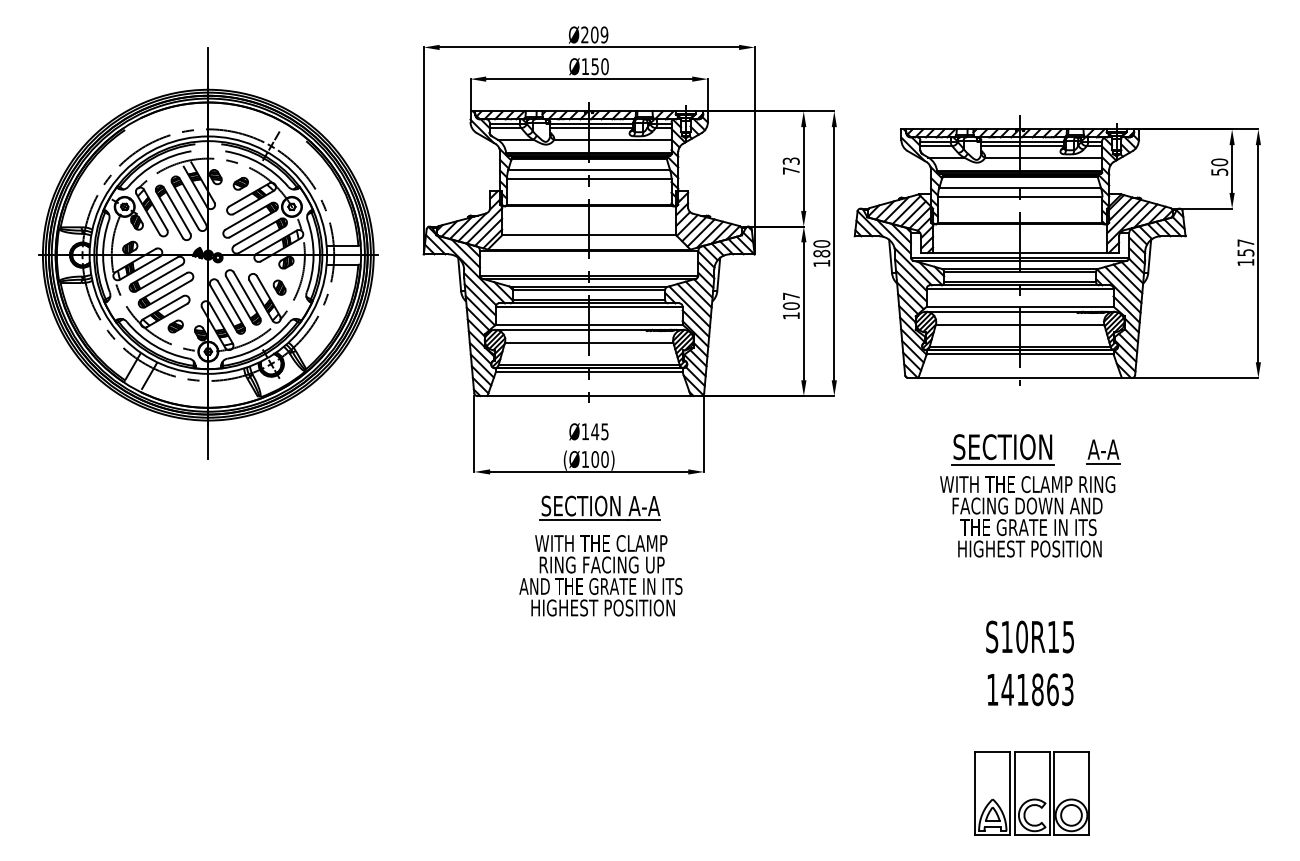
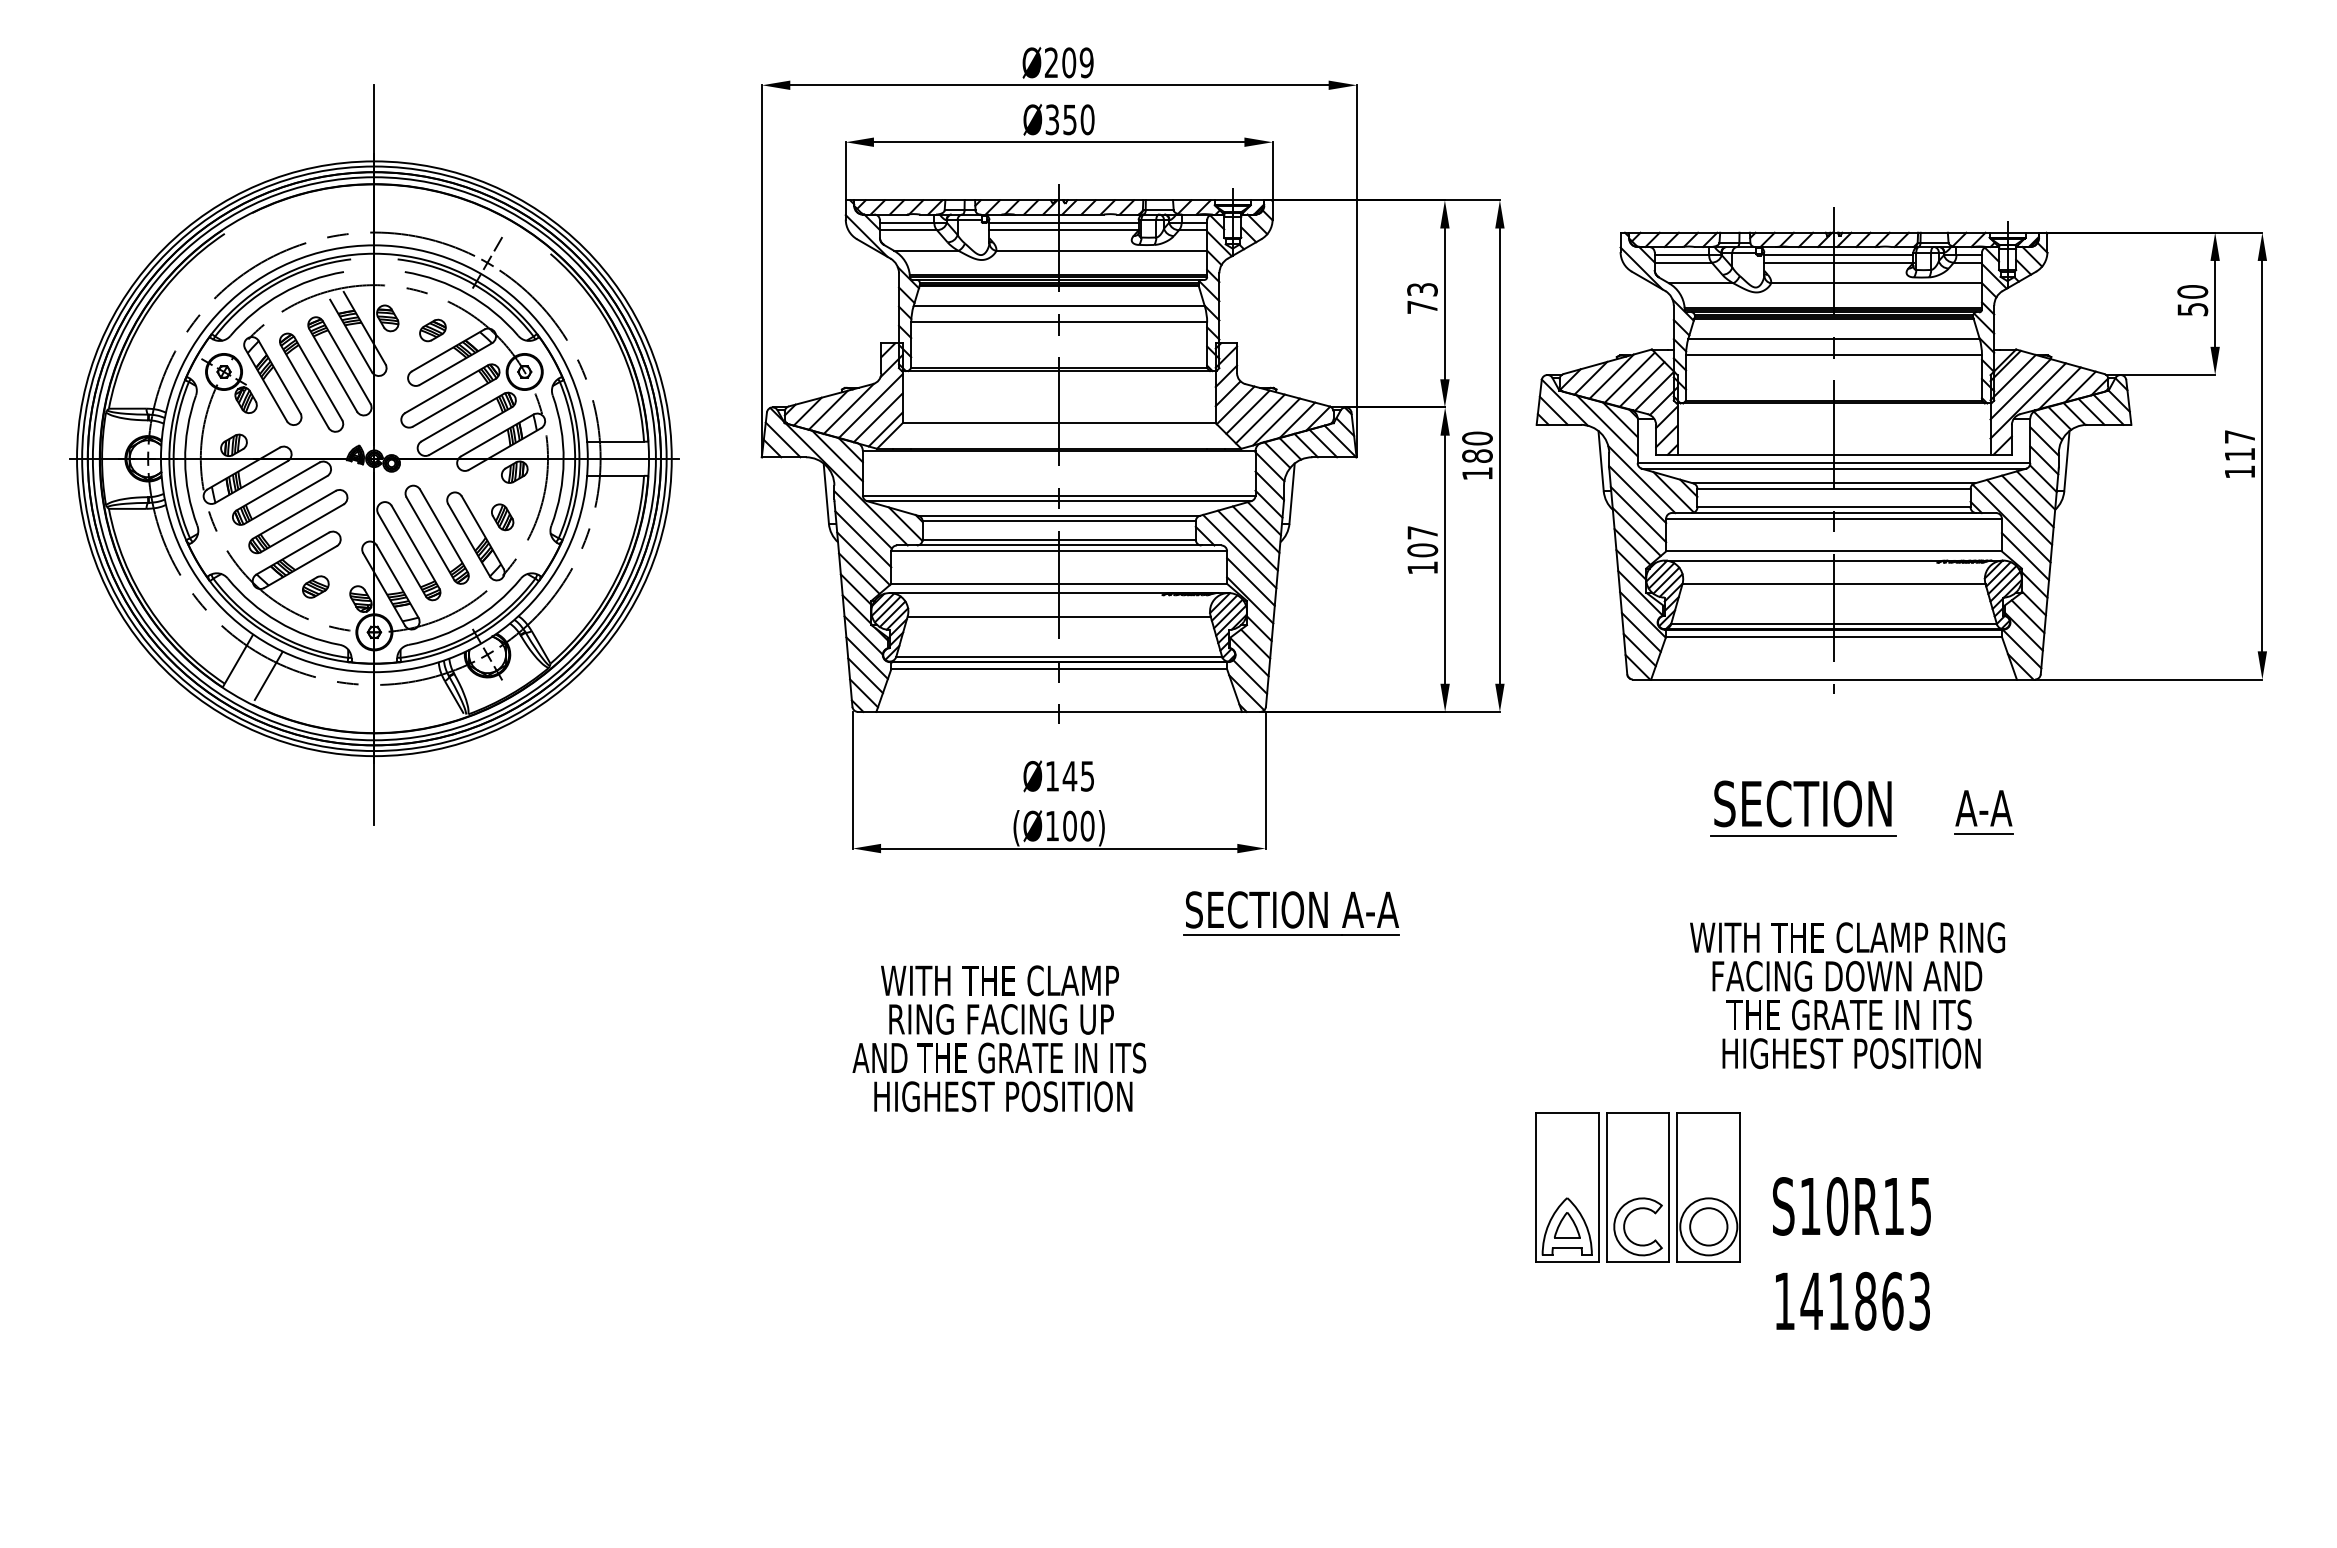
text: (585, 66) -> (1052, 119), Ø150 -> Ø350
text: (1245, 252) -> (2239, 453), 157 -> 117
part: (599, 507) -> (1289, 912), moved
text: (1027, 516) -> (1847, 995), moved
text: (600, 575) -> (998, 1038), moved
text: (1029, 663) -> (1850, 1254), moved
part: (1031, 793) -> (1636, 1187), moved

